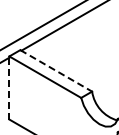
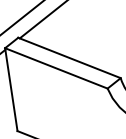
line: (56, 71) -> (69, 58), dashed -> solid
line: (9, 87) -> (11, 88), dashed -> solid

